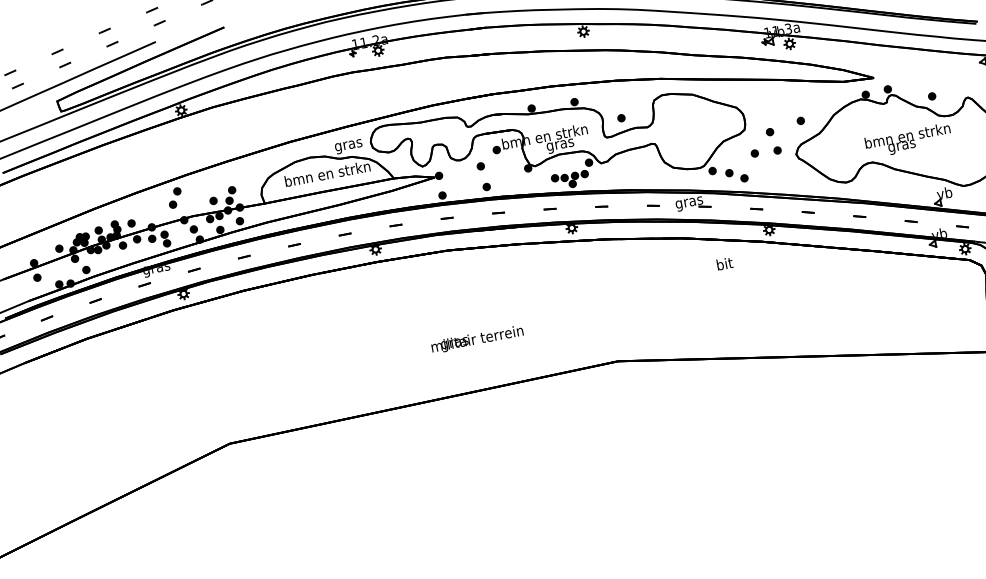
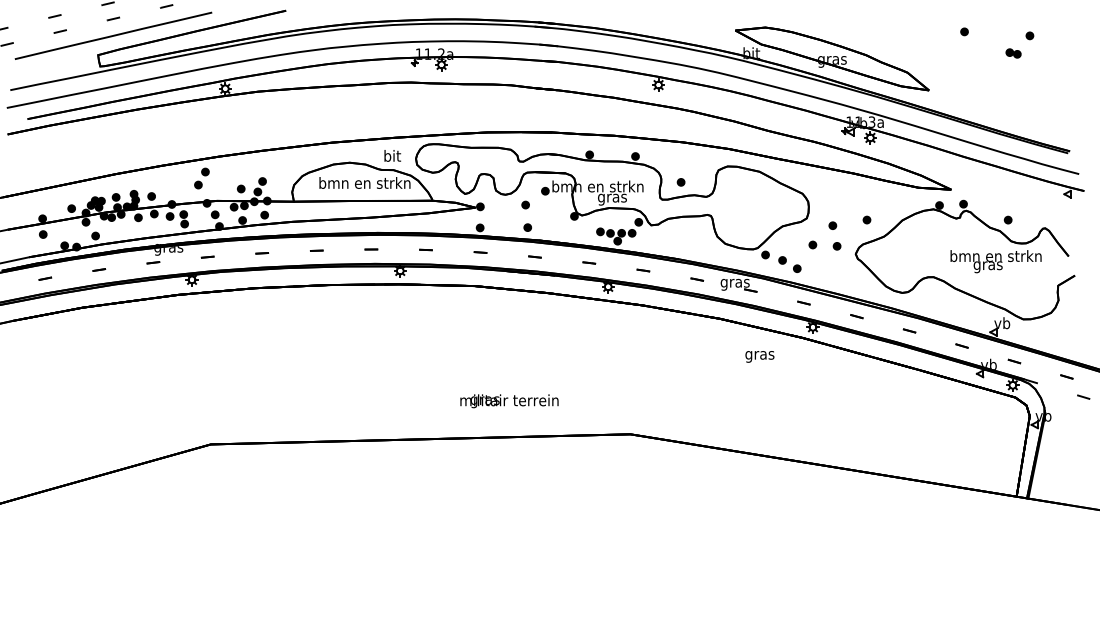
text: (908, 140) -> (995, 261), moved
text: (347, 145) -> (391, 157), gras -> bit
text: (724, 264) -> (759, 354), bit -> gras
text: (477, 339) -> (509, 401), moved

